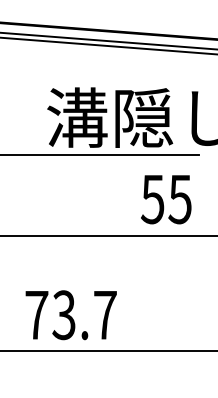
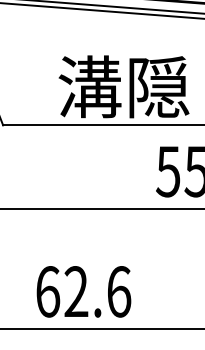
text: (71, 315) -> (83, 292), 73.7 -> 62.6

